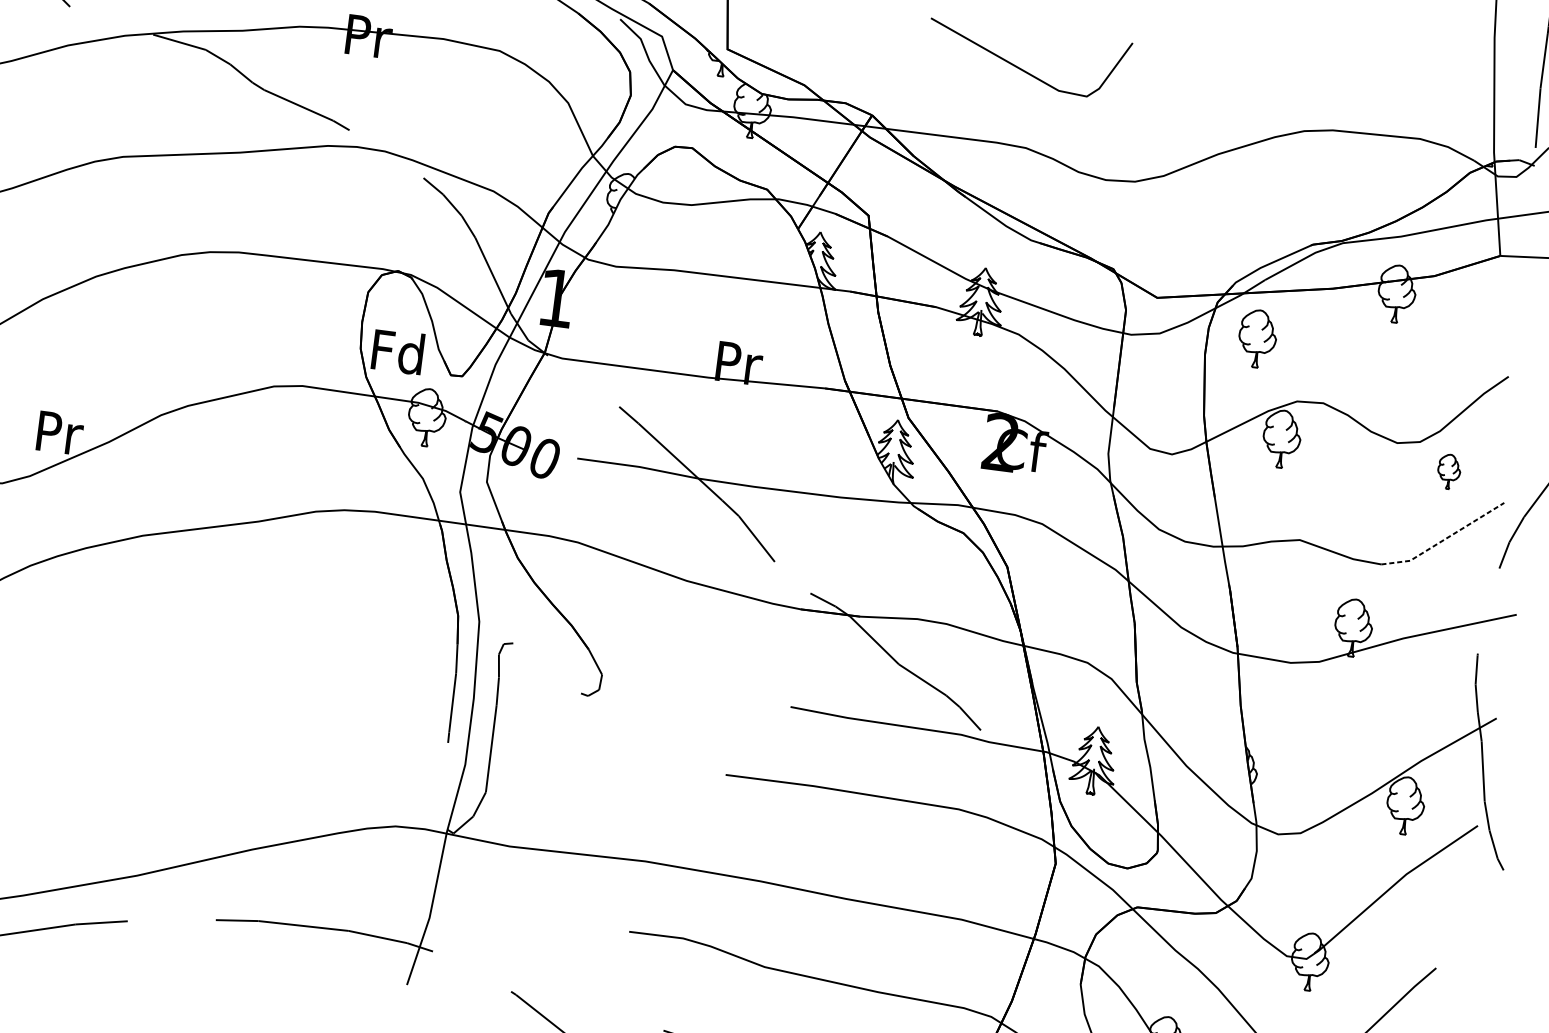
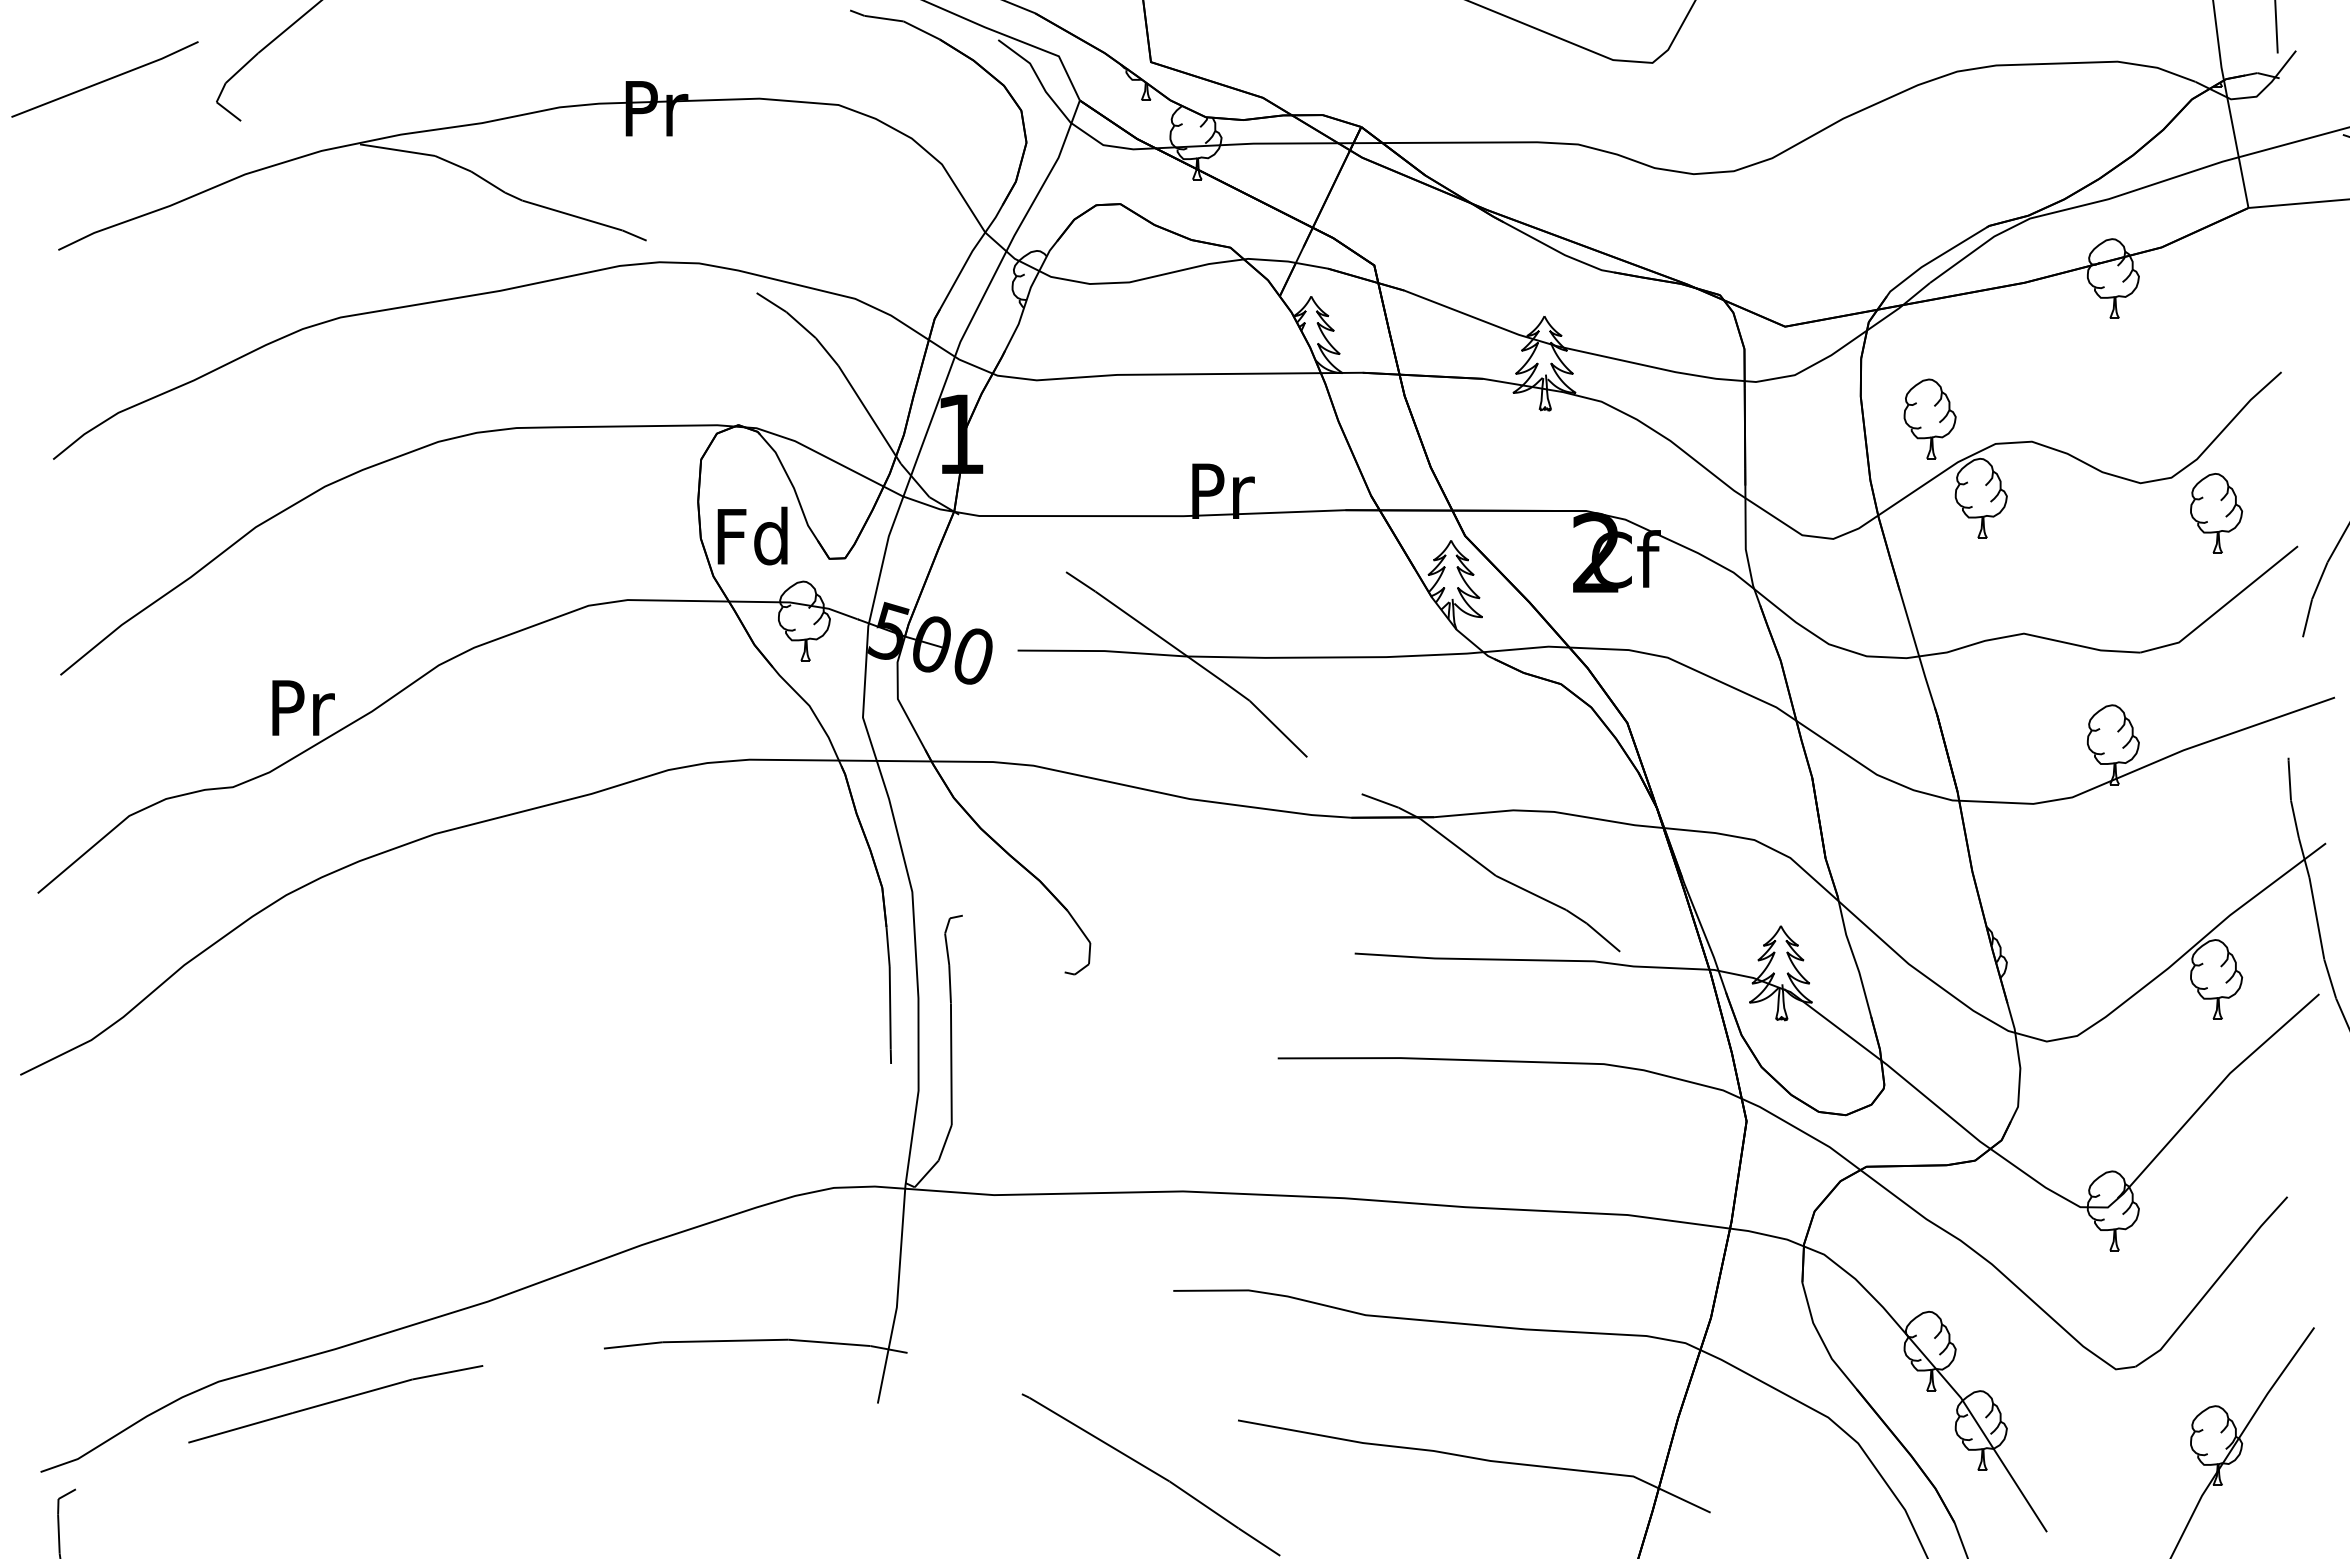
part: (1257, 338) -> (1929, 418), moved
part: (1448, 471) -> (2216, 513), size x1.67
line: (1444, 539) -> (2222, 607), dashed -> solid

